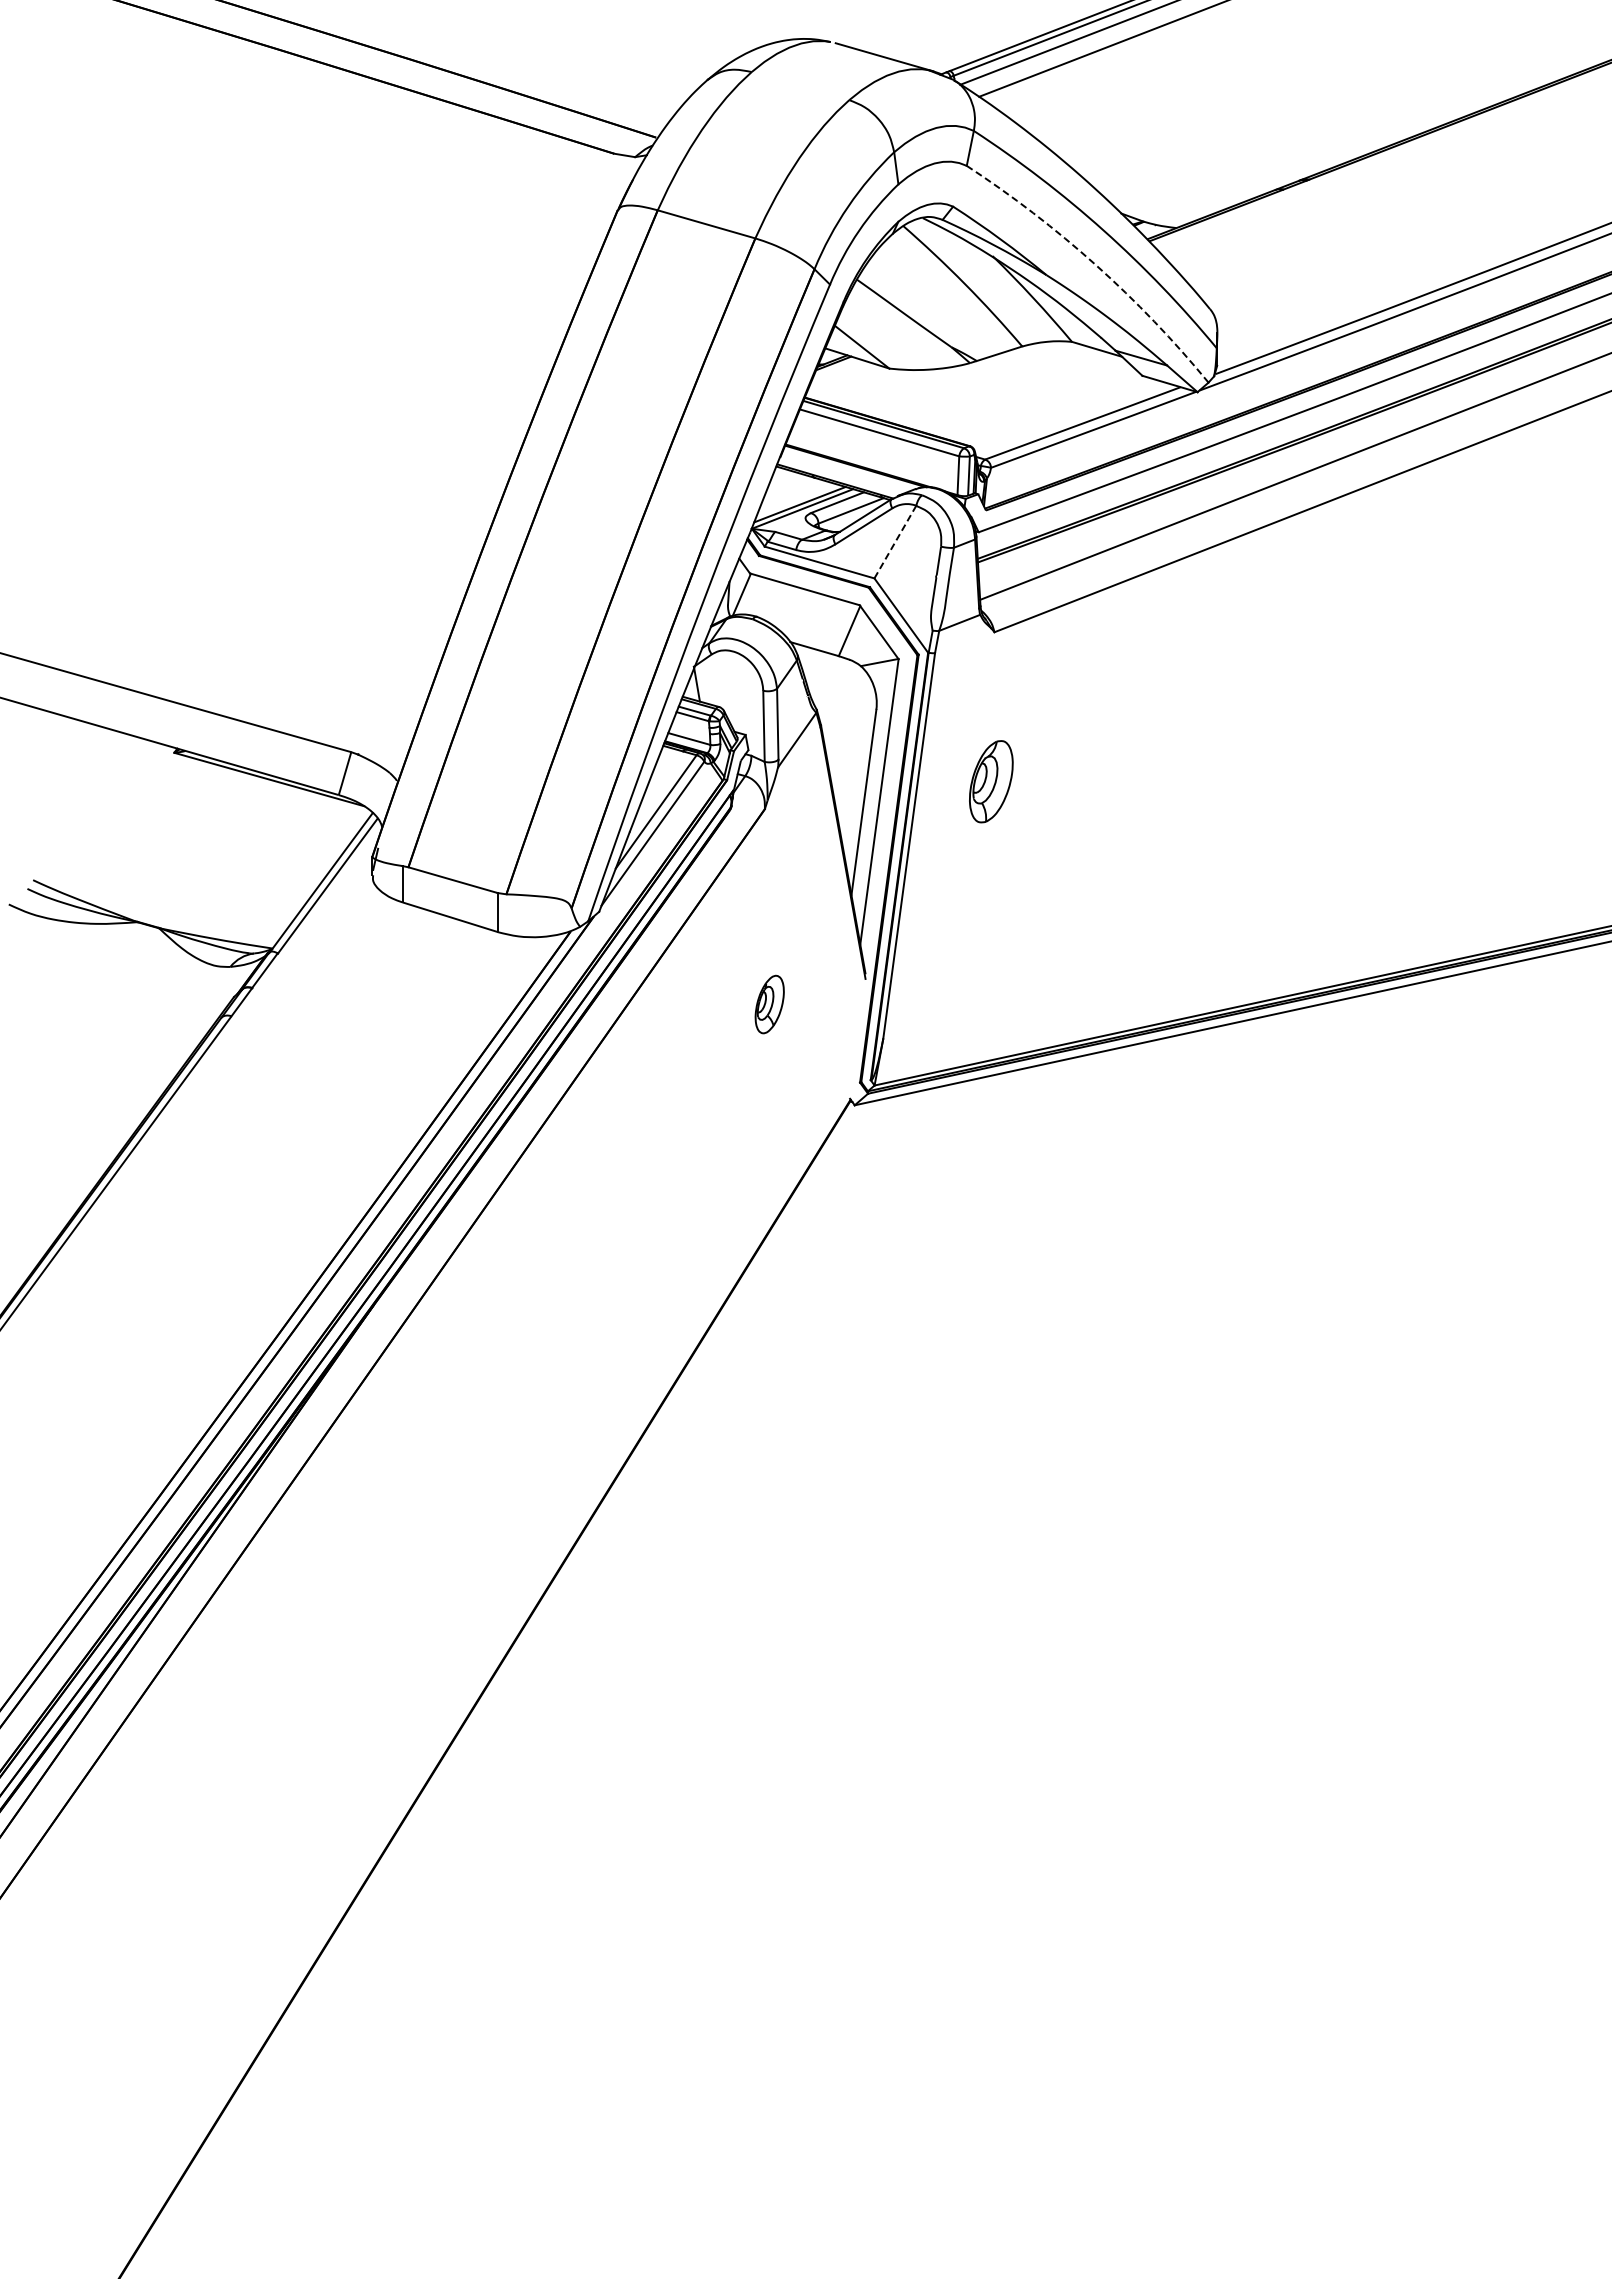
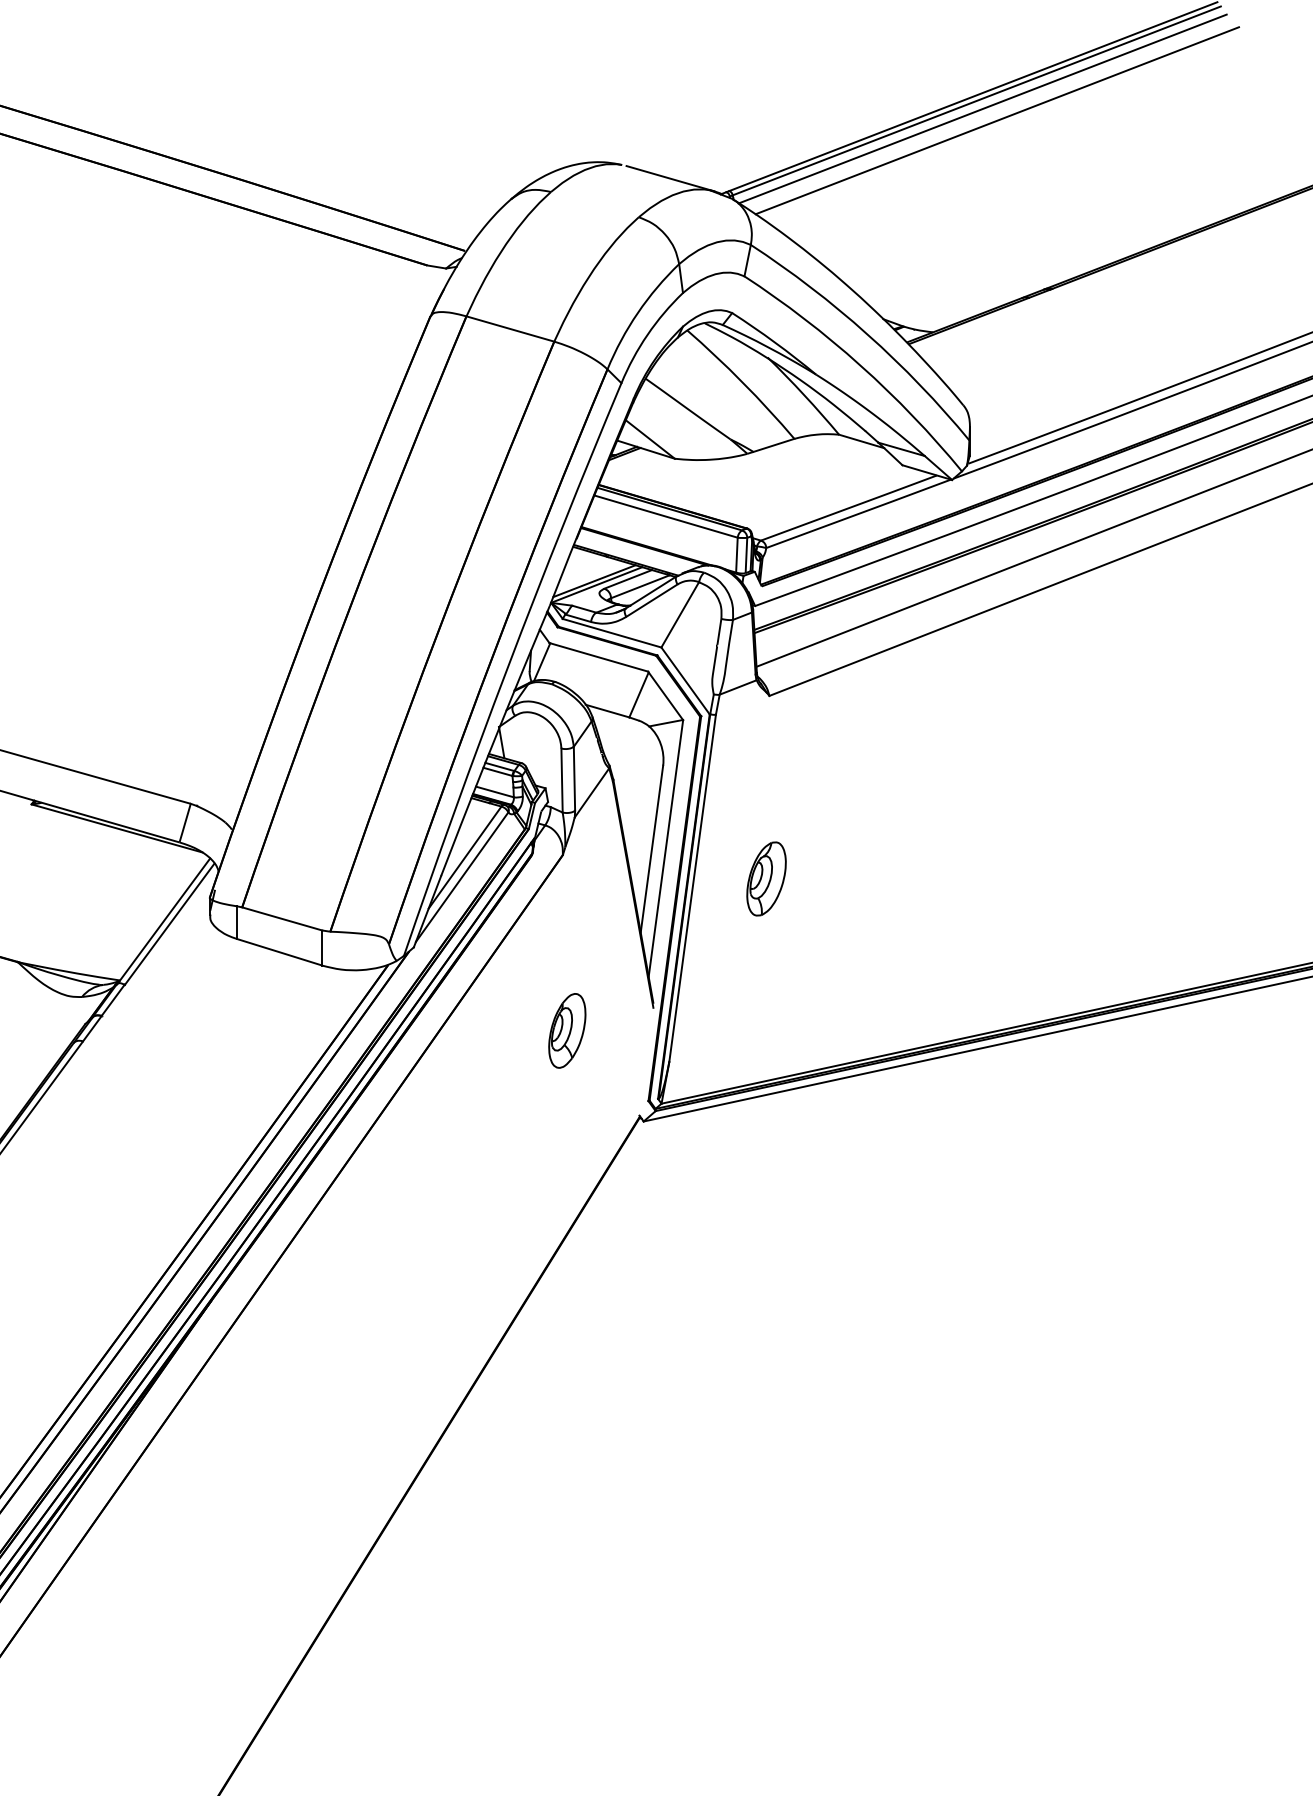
arc: (1095, 265) -> (860, 366), dashed -> solid
line: (895, 542) -> (680, 615), dashed -> solid
part: (991, 781) -> (766, 878), moved
part: (769, 1004) -> (567, 1030), size x1.43

